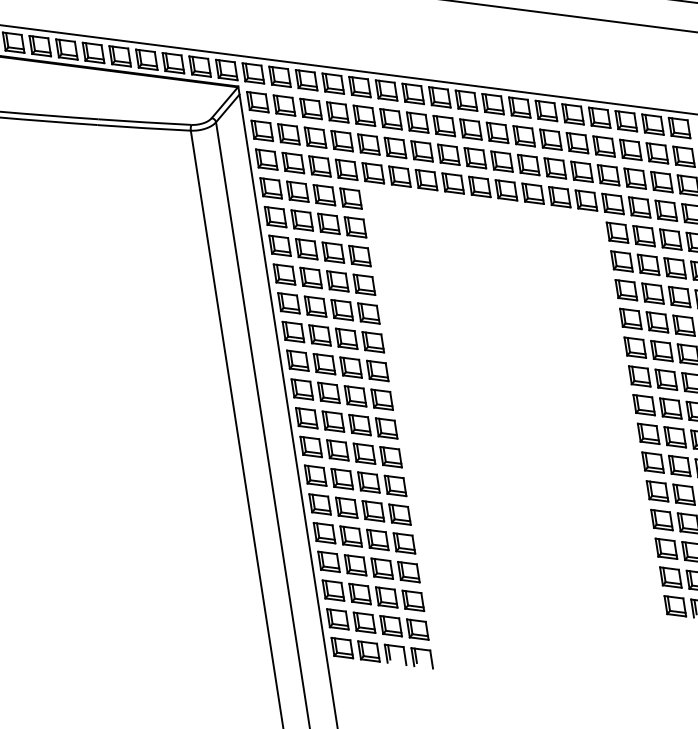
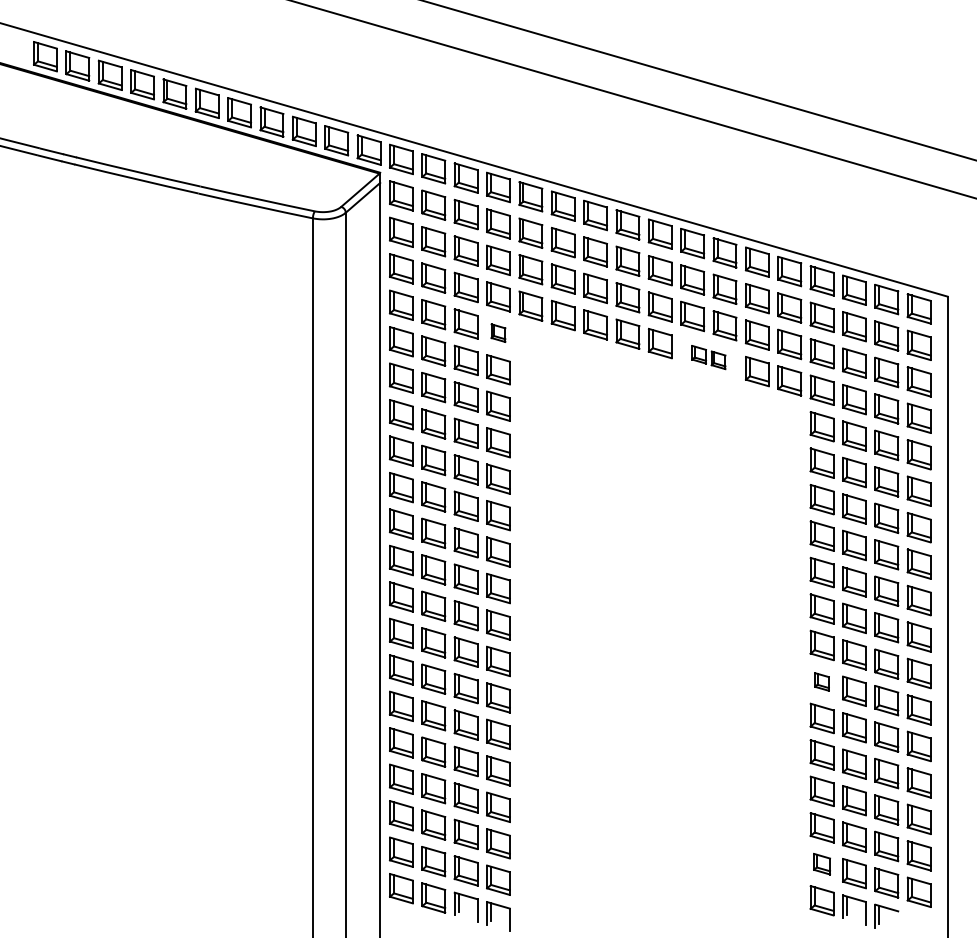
part: (519, 192) -> (708, 357), size x0.6
part: (350, 197) -> (498, 332), size x0.6
part: (648, 433) -> (821, 681), size x0.6
part: (670, 577) -> (821, 863), size x0.7

